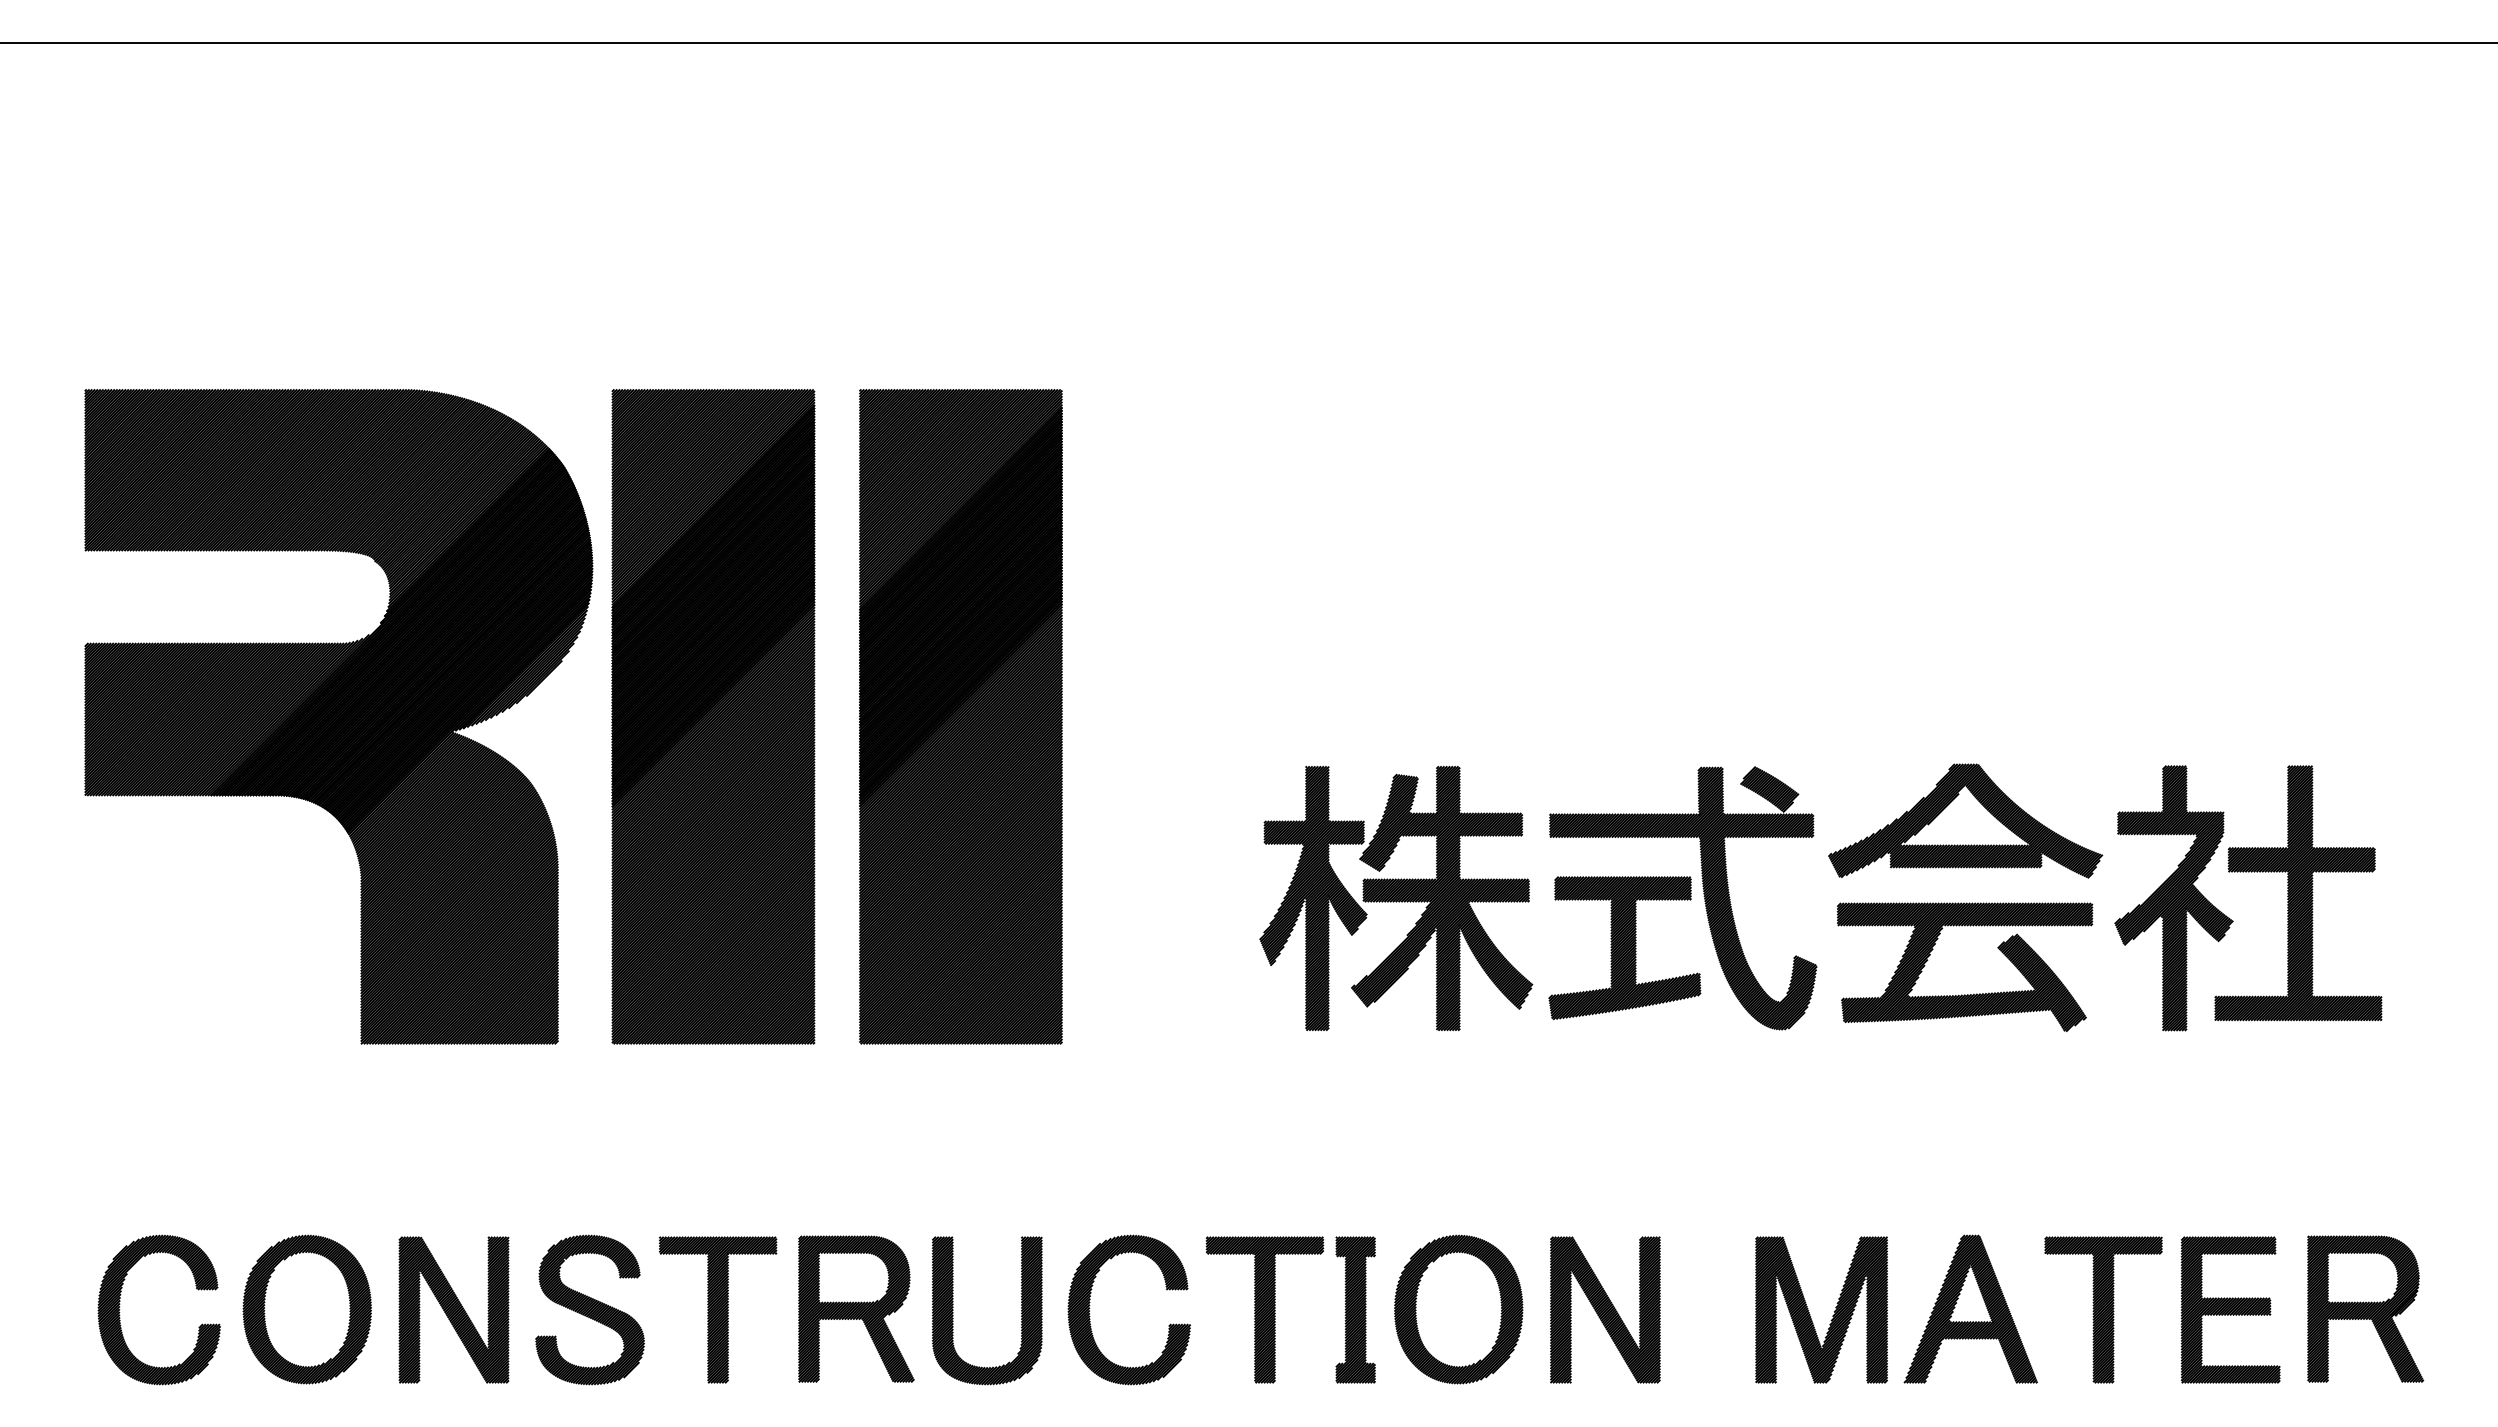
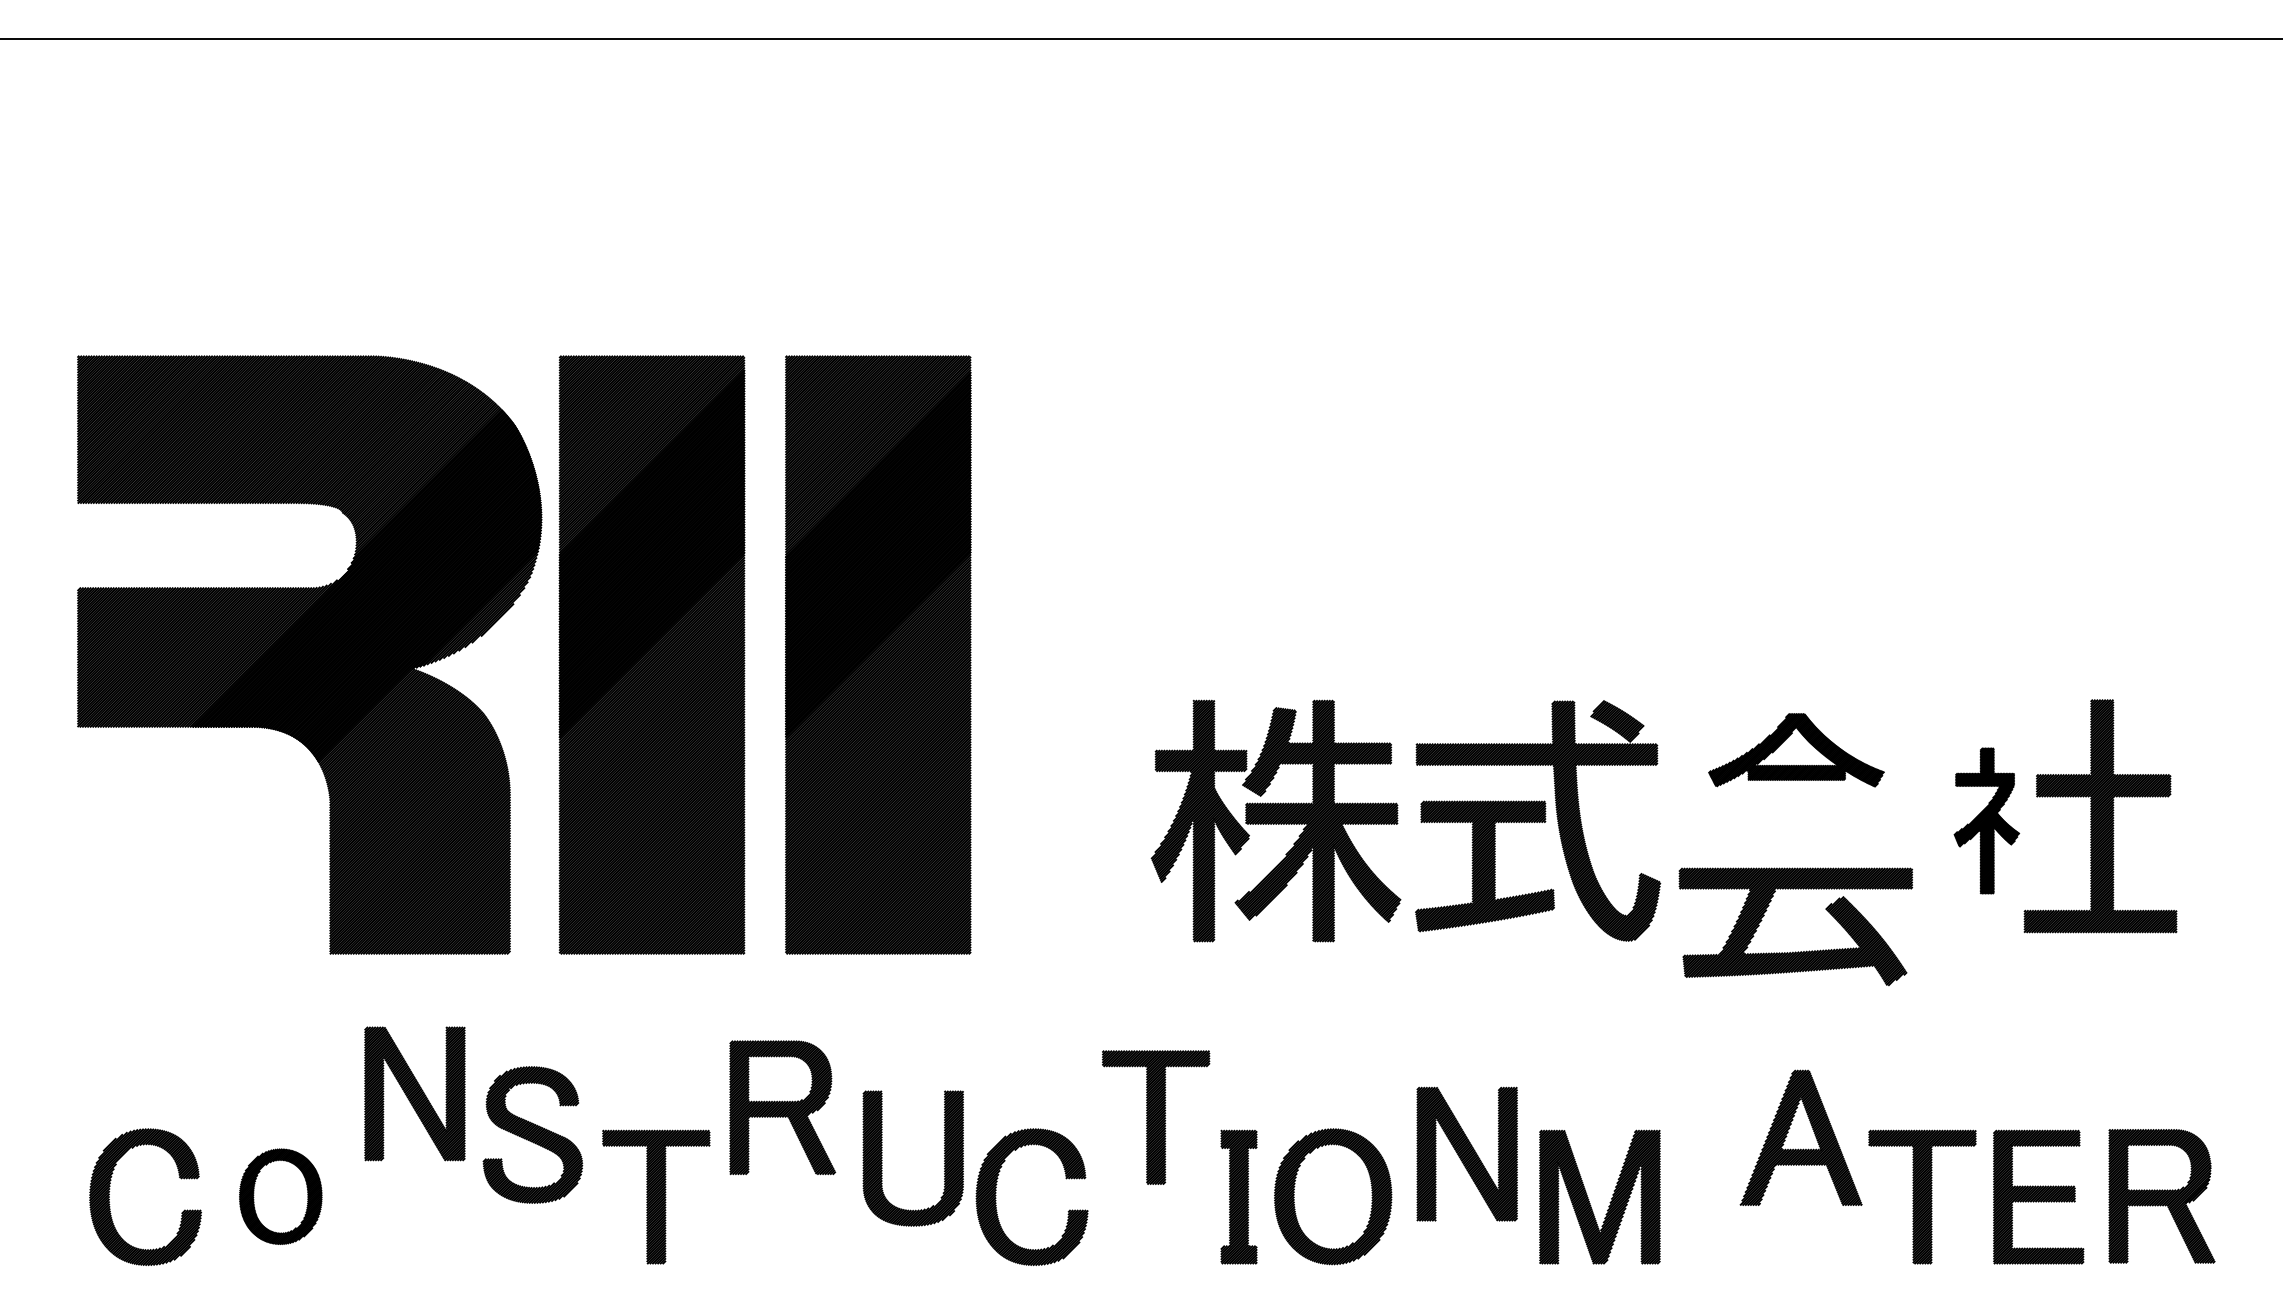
part: (1965, 820) -> (1796, 749), size x0.7
part: (2173, 898) -> (1986, 821), size x0.6
part: (1964, 994) -> (1795, 951), moved
part: (856, 1308) -> (782, 1107), moved
part: (1970, 1308) -> (1800, 1137), moved
part: (306, 1309) -> (280, 1196), size x0.7
part: (453, 1309) -> (414, 1093), moved
part: (589, 1309) -> (532, 1134), moved
part: (1264, 1309) -> (1155, 1117), moved
part: (1605, 1309) -> (1467, 1153), moved
part: (953, 1310) -> (882, 1158), moved
part: (1810, 1314) -> (1589, 1201), moved

